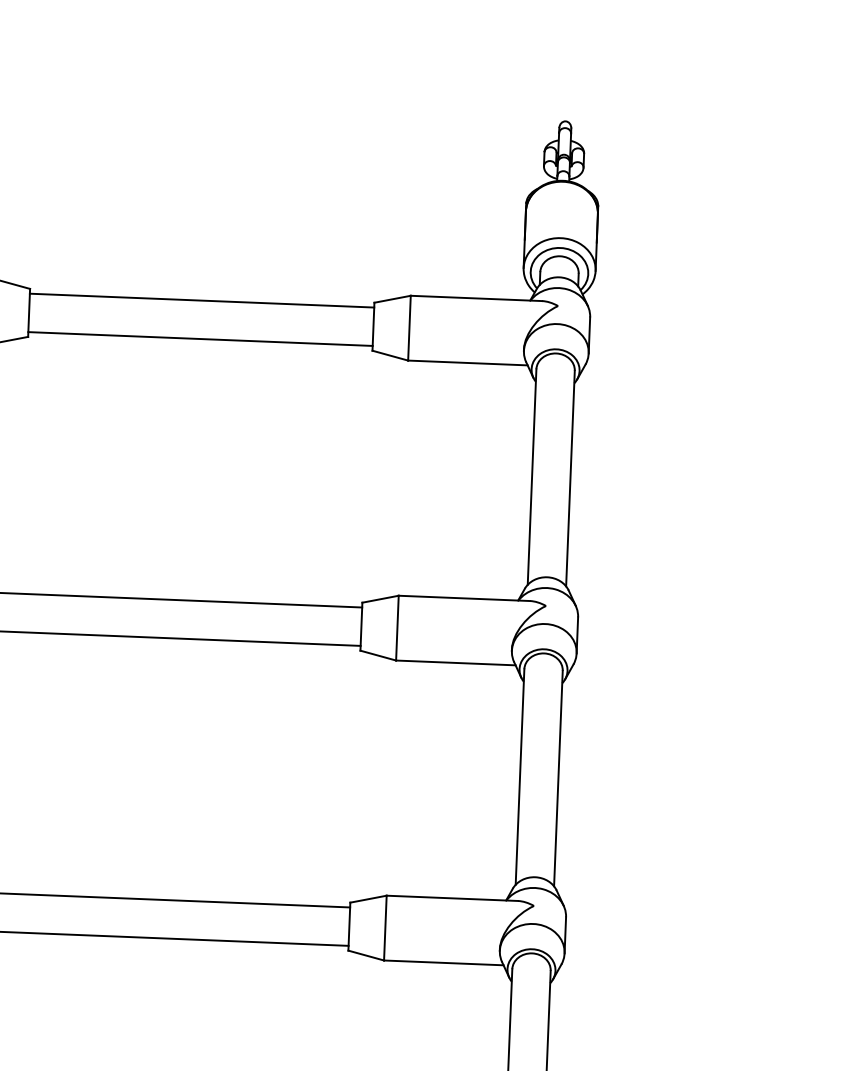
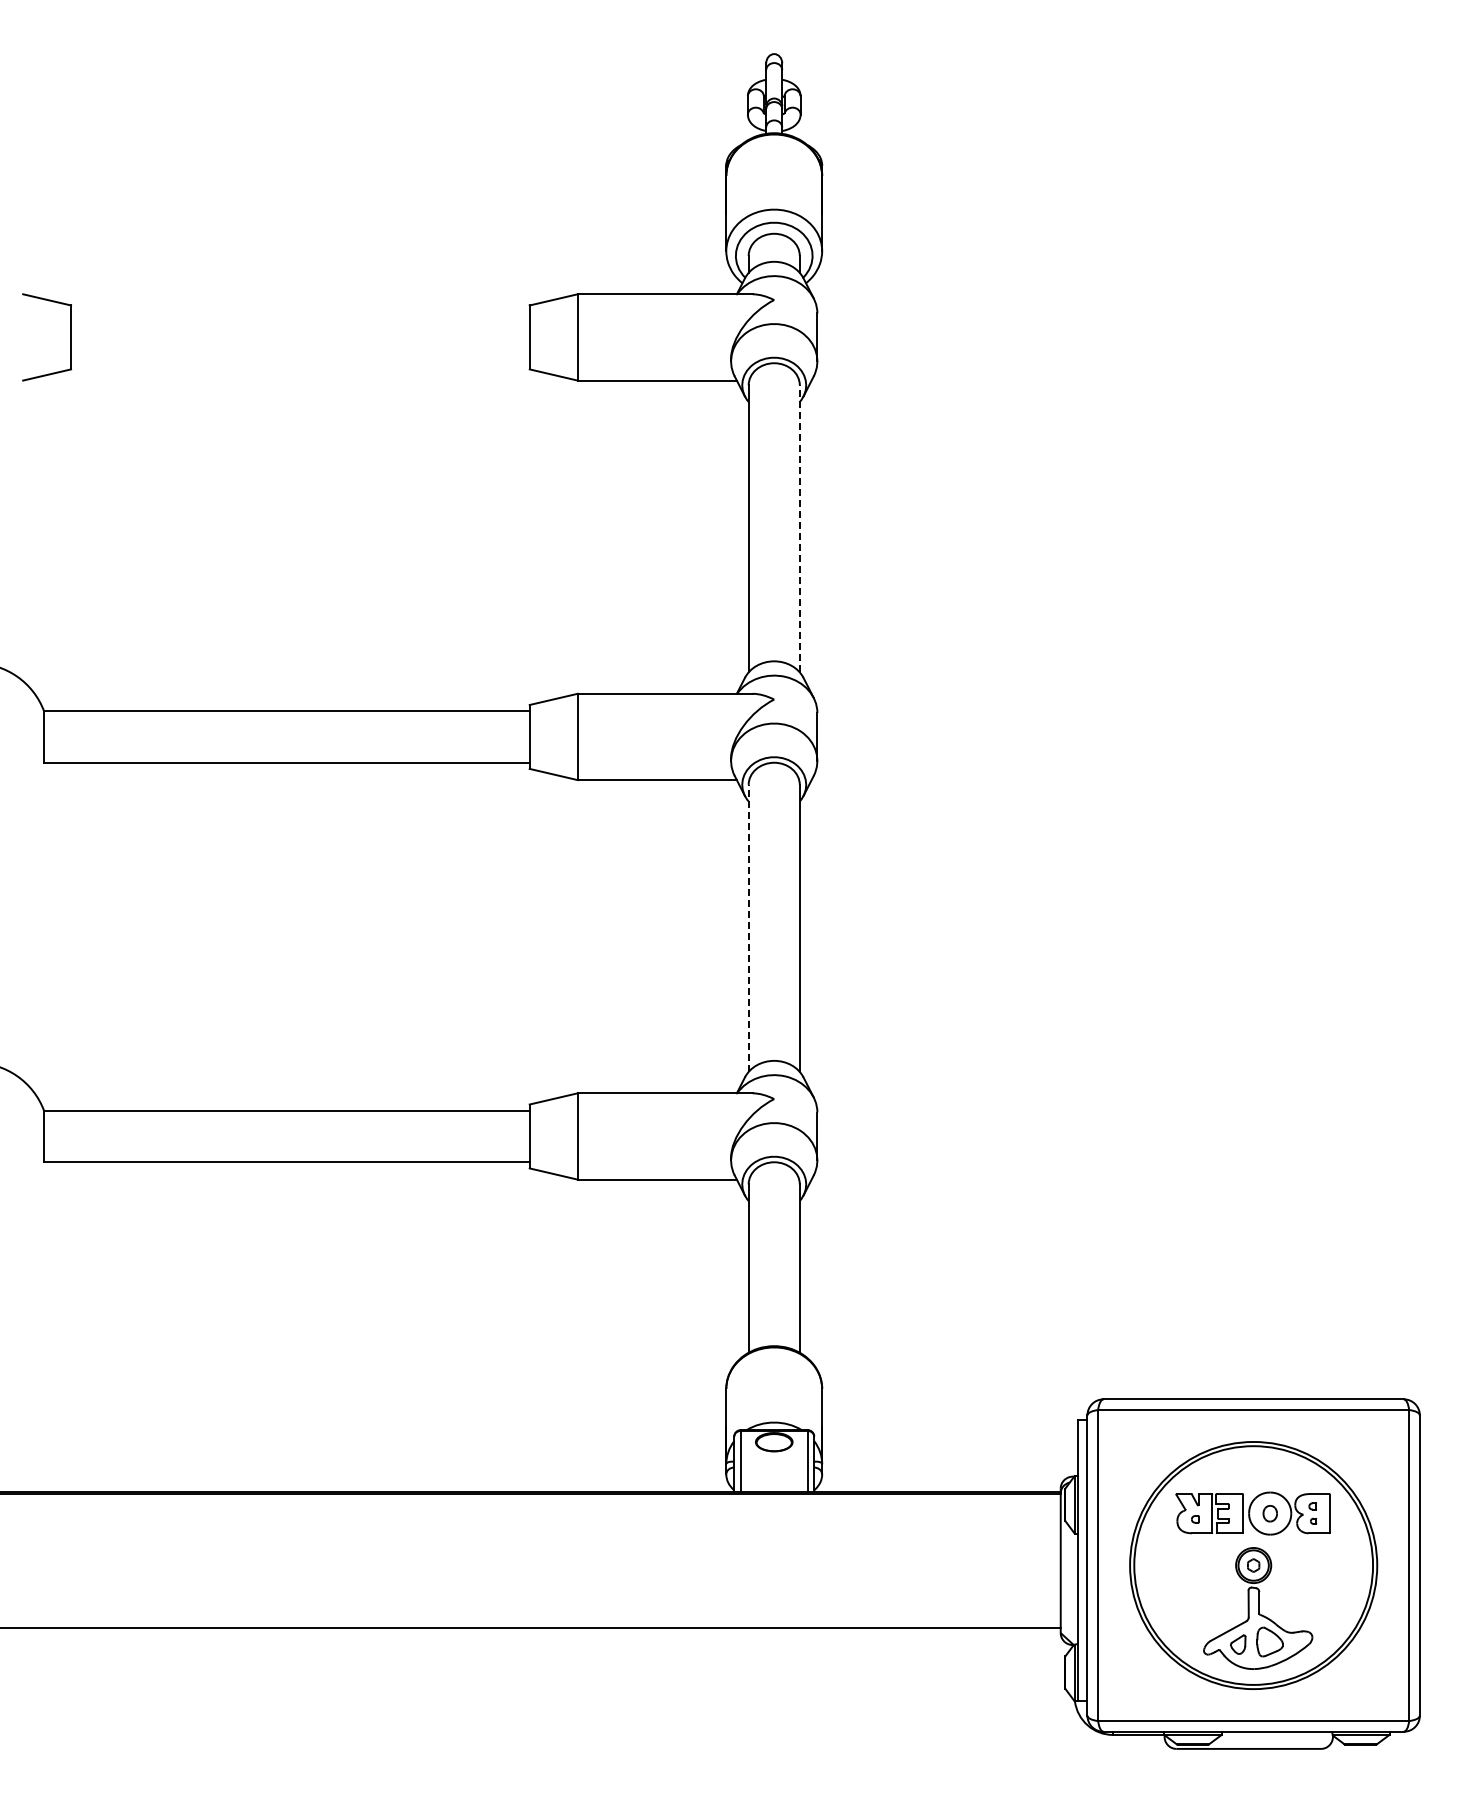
line: (202, 300) -> (300, 311), removed
line: (200, 339) -> (300, 363), removed
line: (570, 478) -> (799, 528), solid -> dashed
line: (519, 777) -> (748, 928), solid -> dashed

